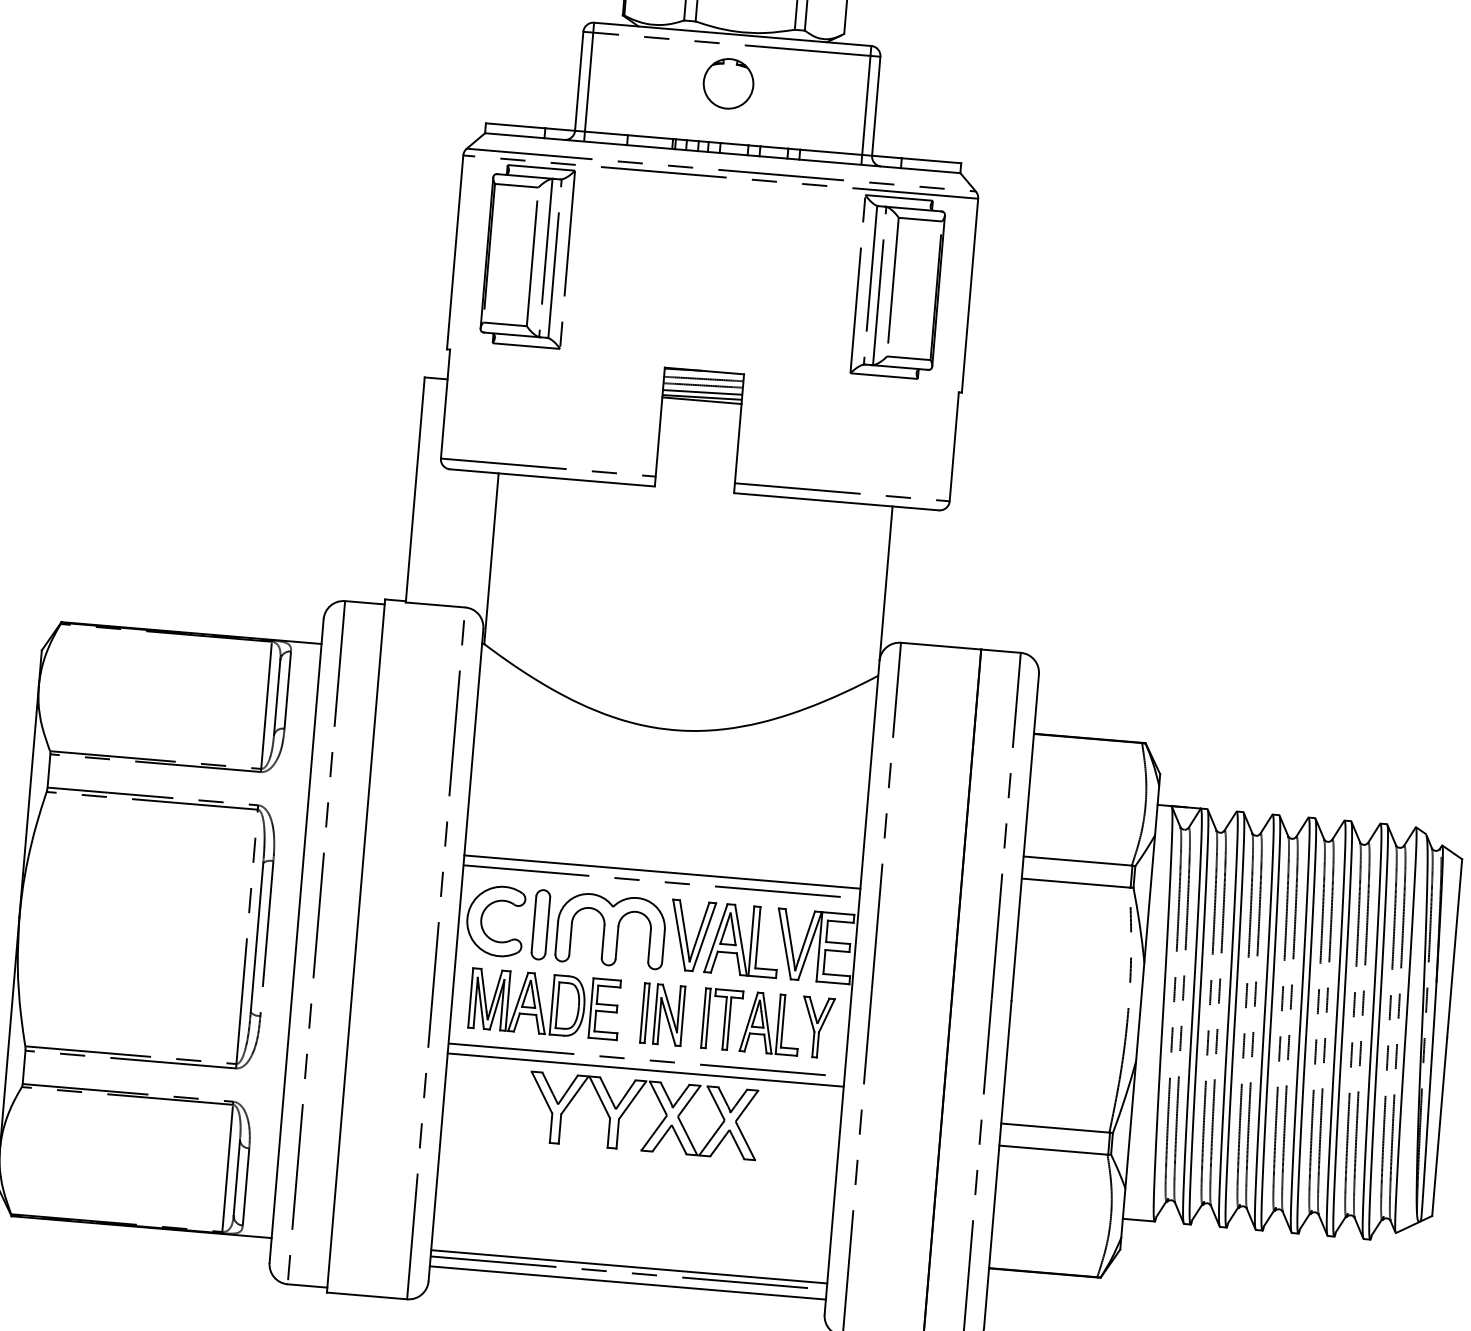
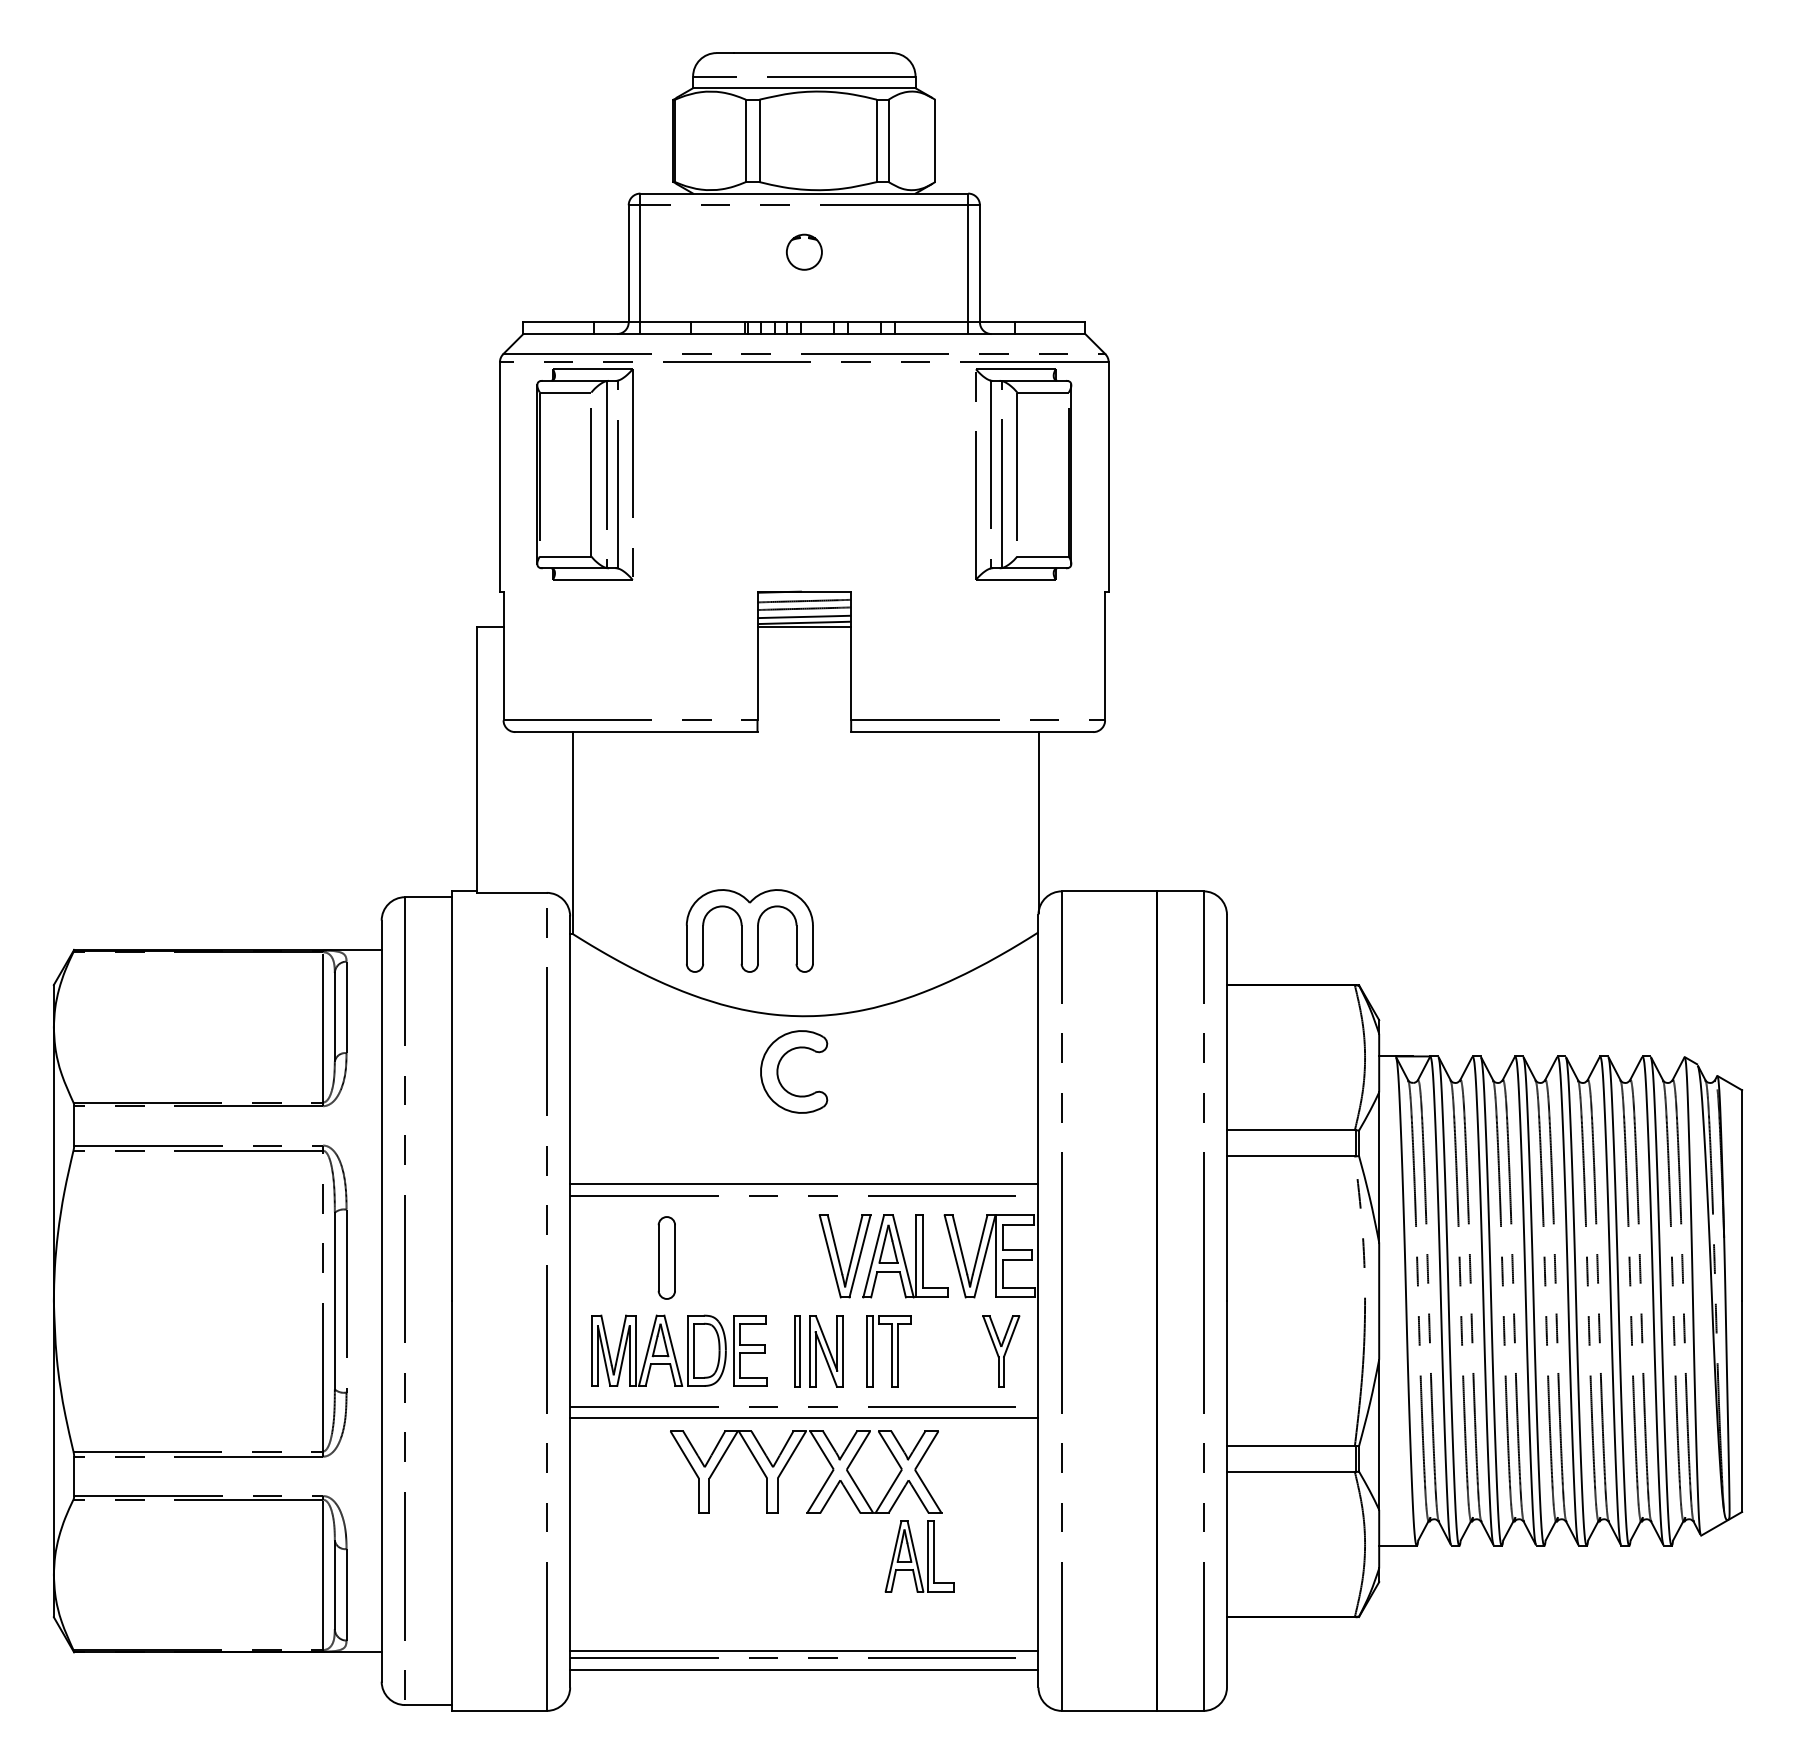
part: (728, 84) -> (804, 252), size x0.6
part: (482, 919) -> (778, 1071), moved
part: (610, 930) -> (749, 930), moved
part: (770, 1023) -> (919, 1556), moved

